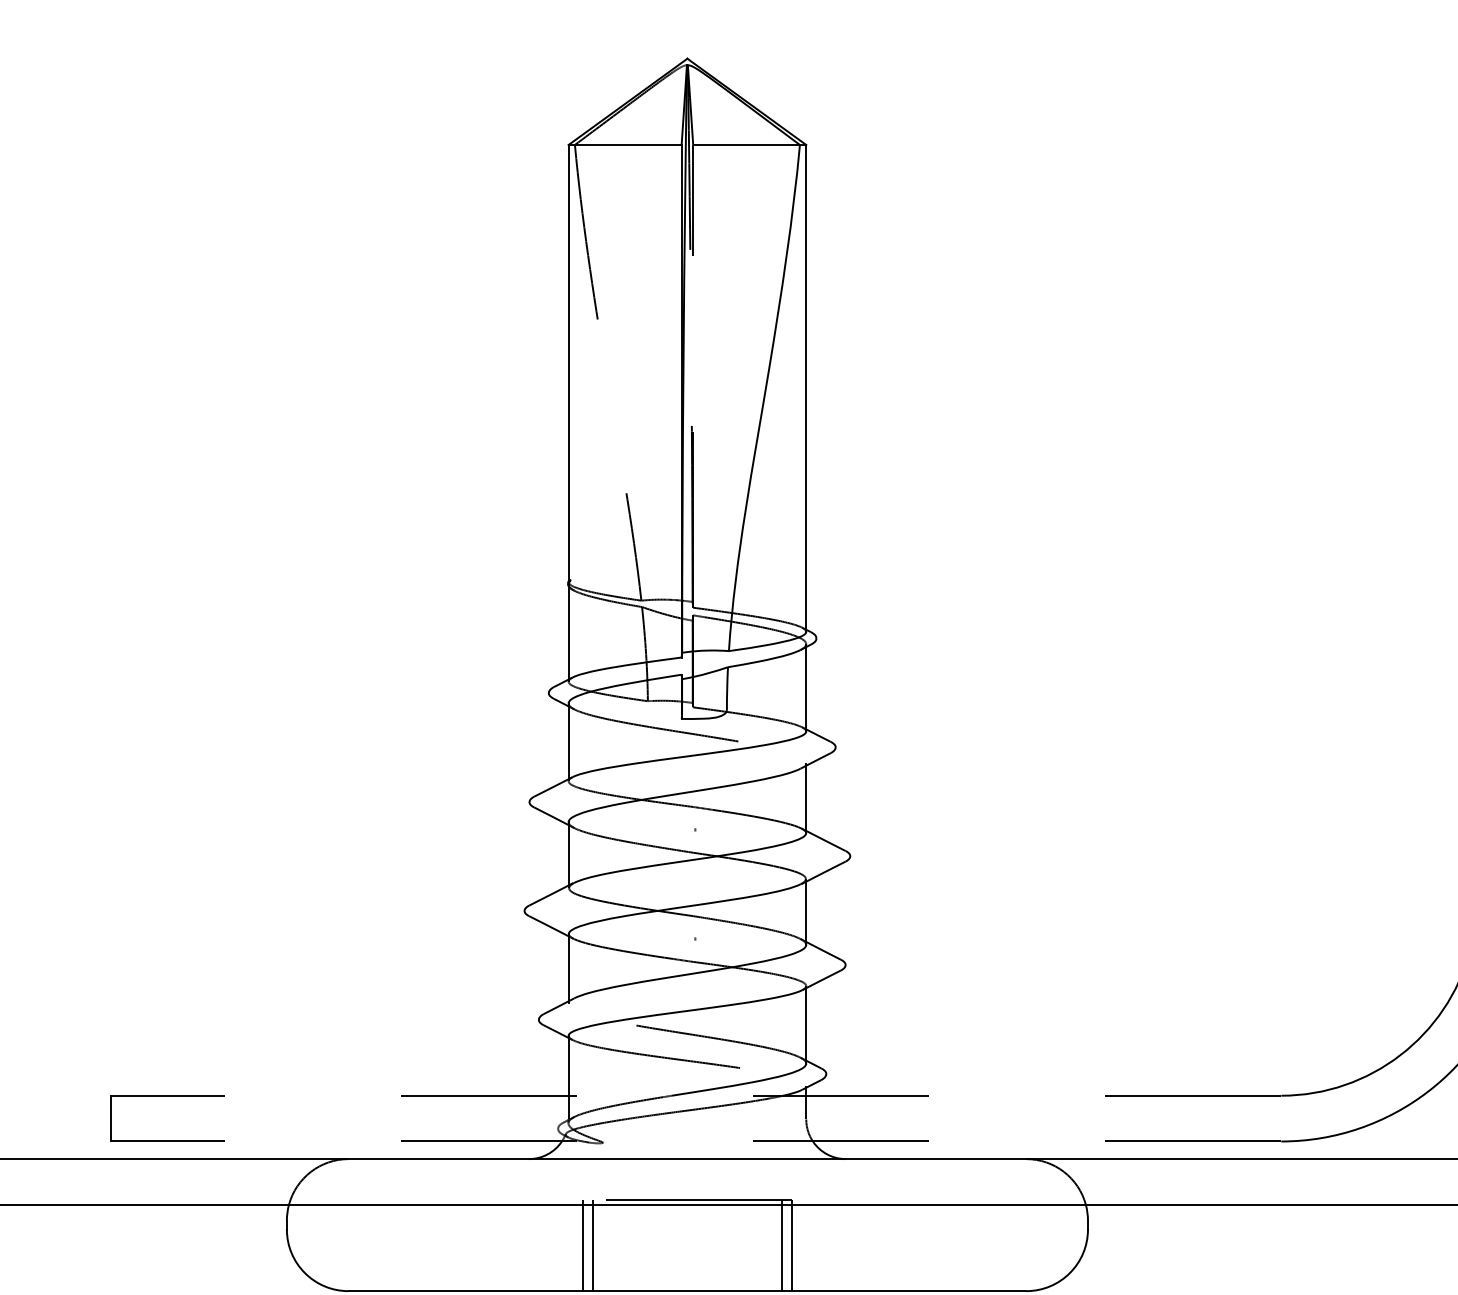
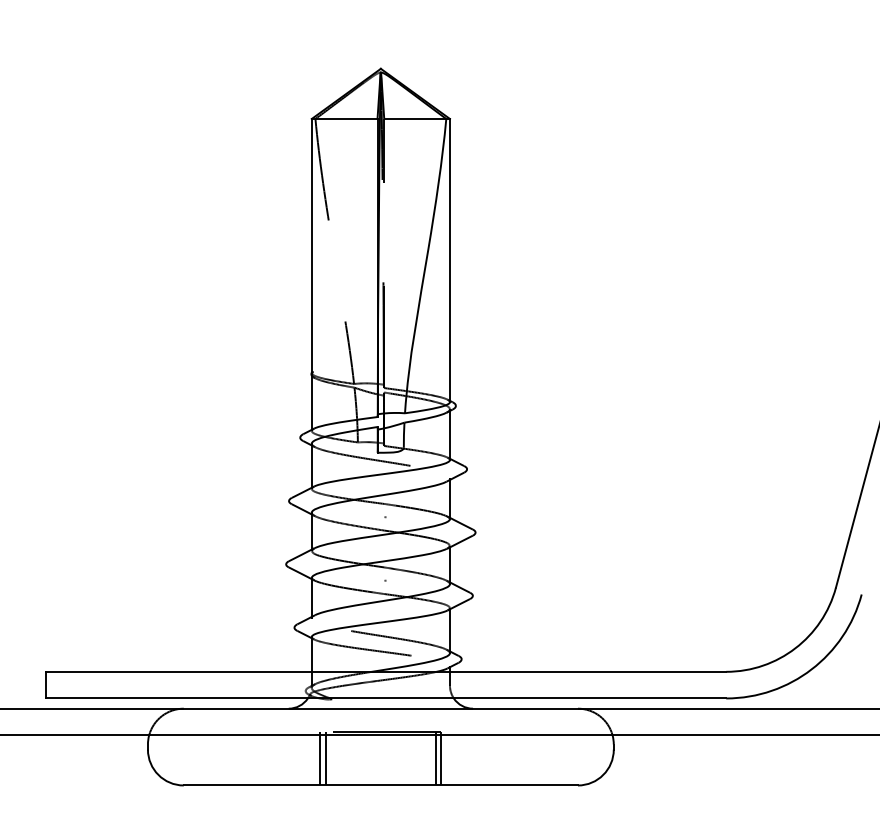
line: (695, 1095) -> (385, 671), dashed -> solid
line: (695, 1141) -> (385, 698), dashed -> solid

